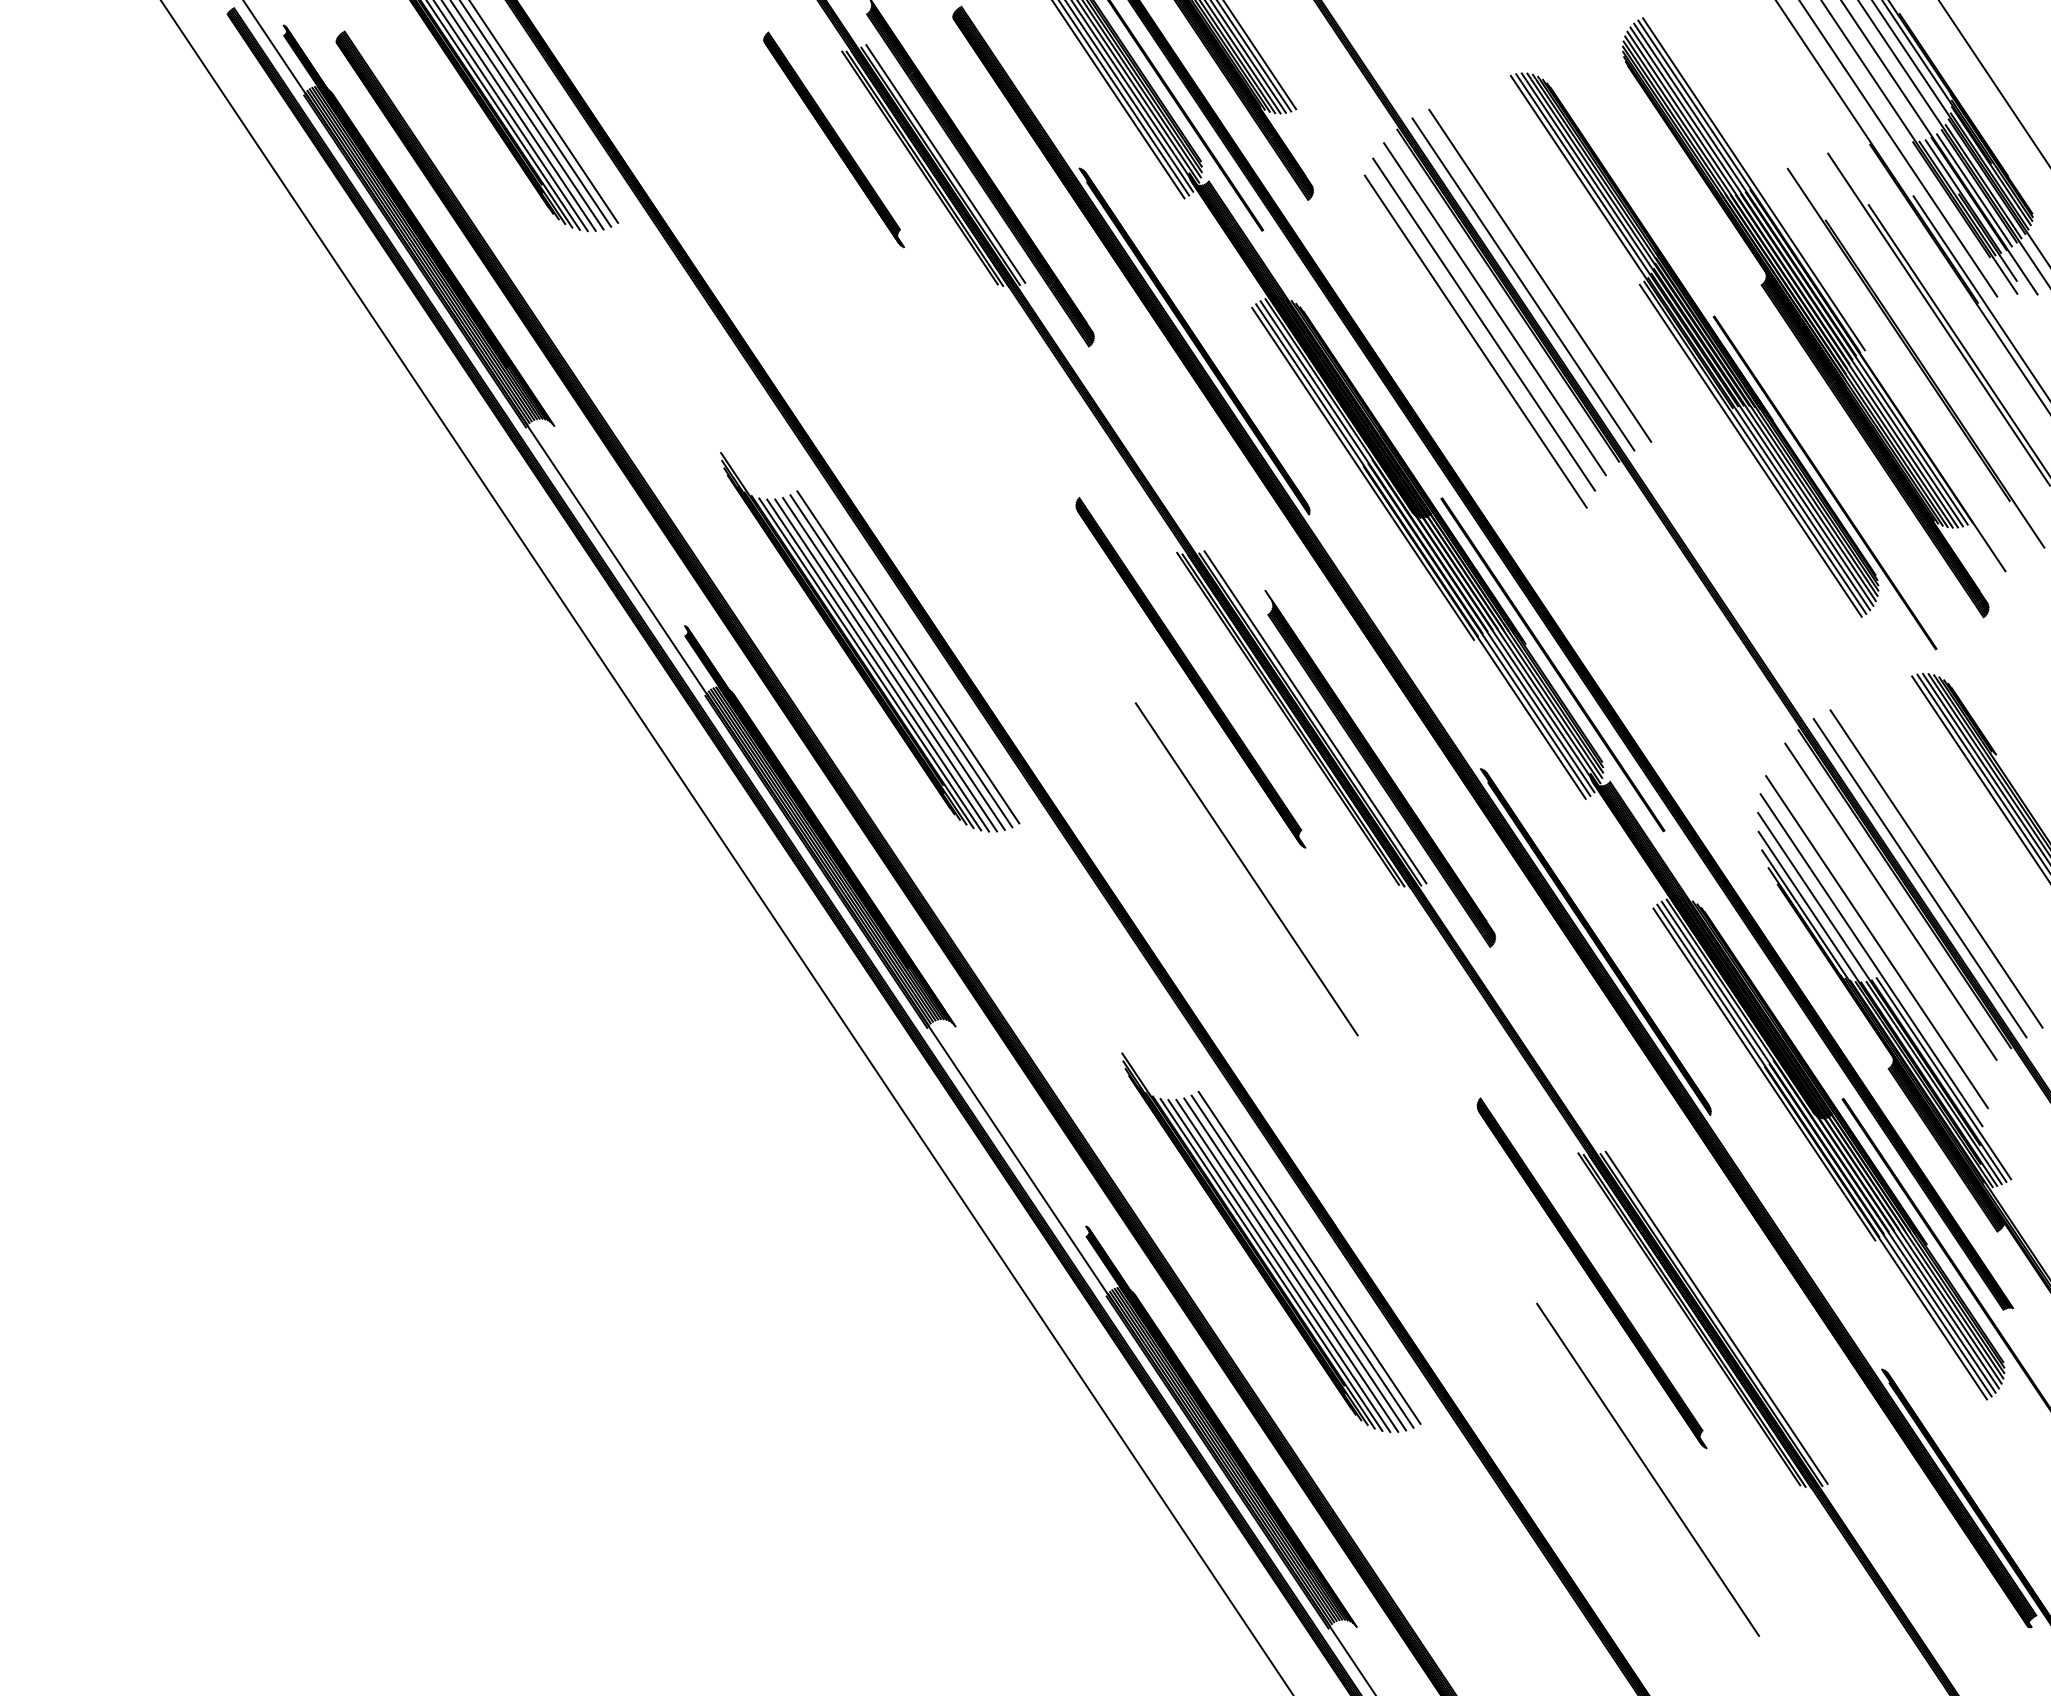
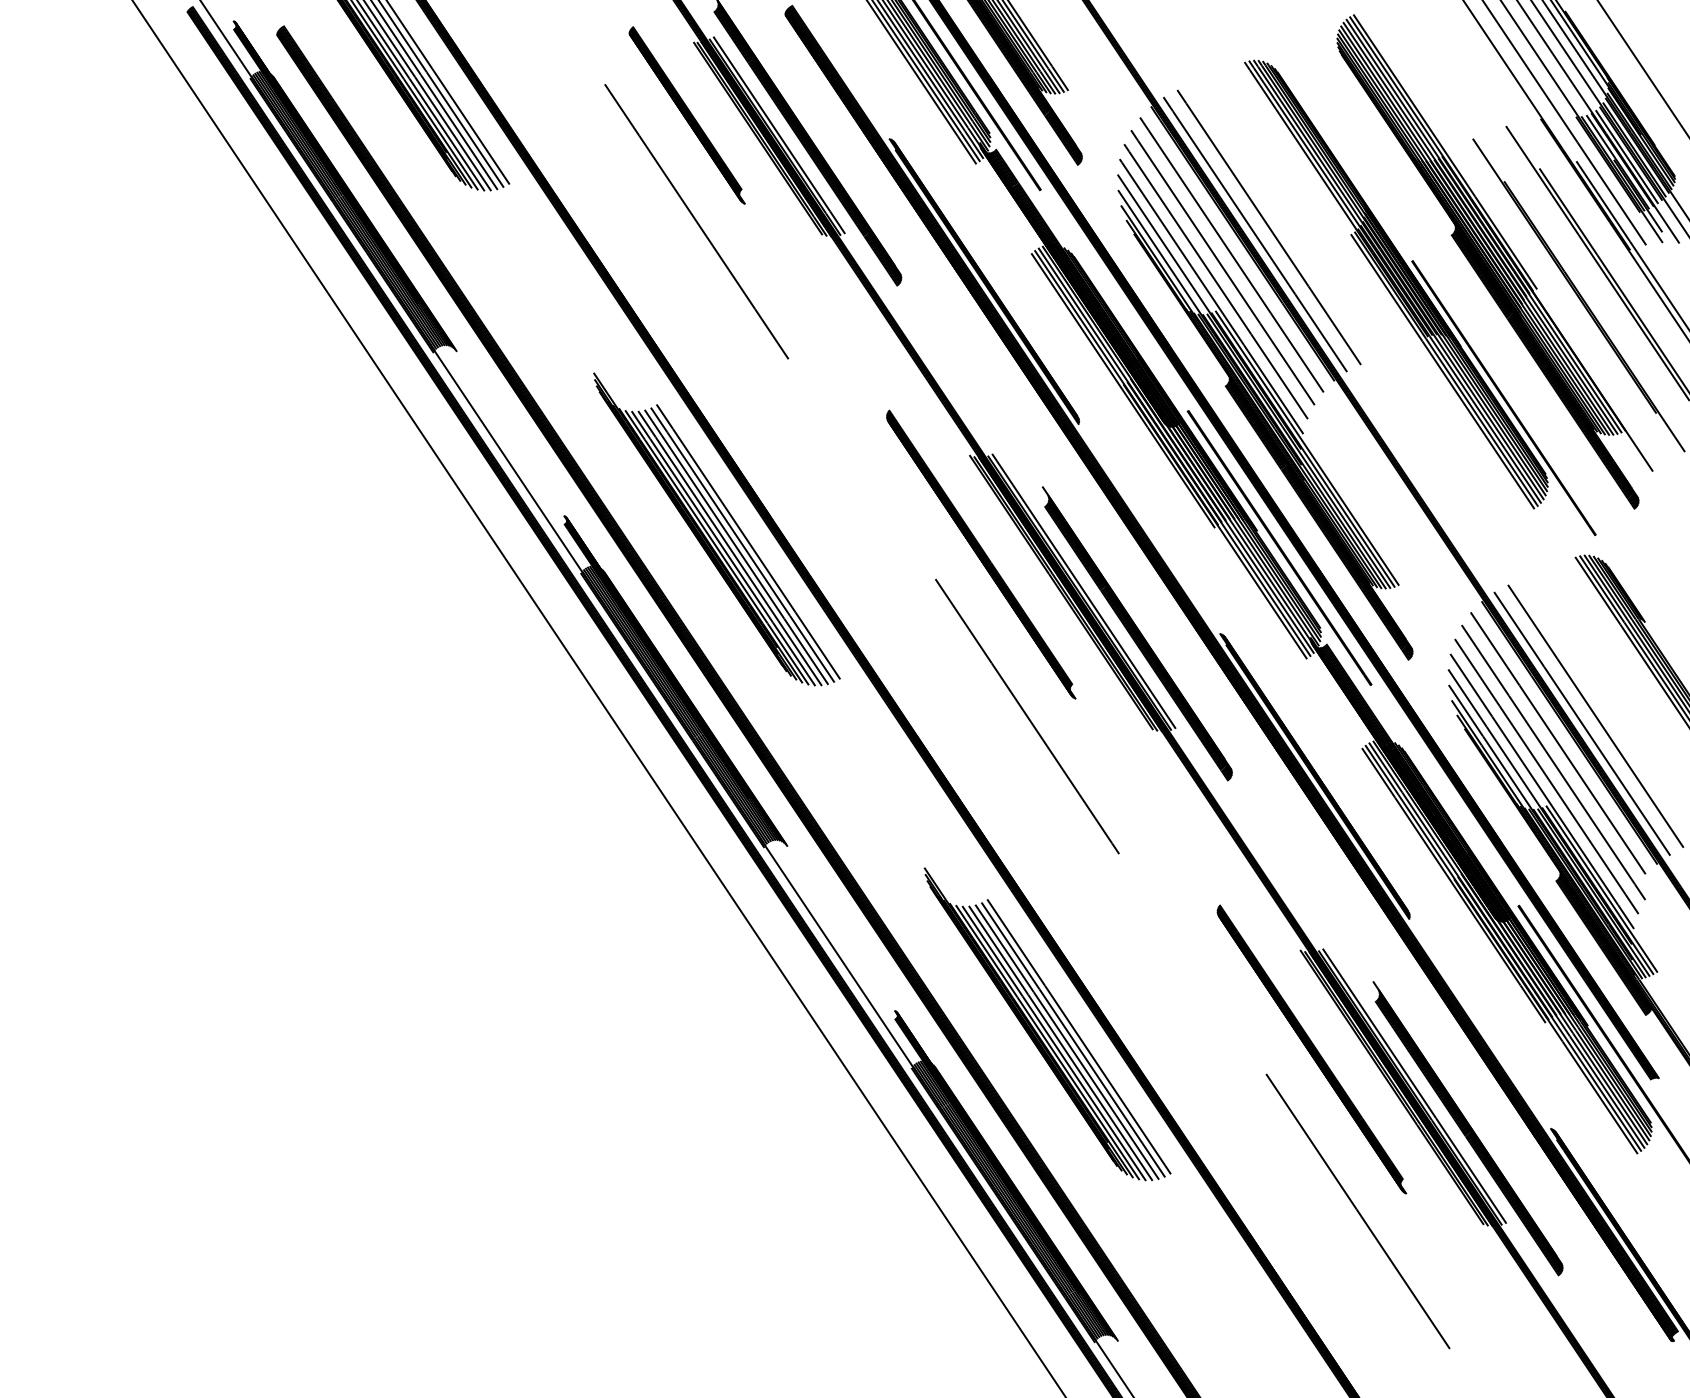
line: (845, 268) -> (696, 221), added
part: (1535, 496) -> (1265, 409), added
line: (1885, 925) -> (1553, 762), added
part: (1781, 1369) -> (1468, 1128), added

